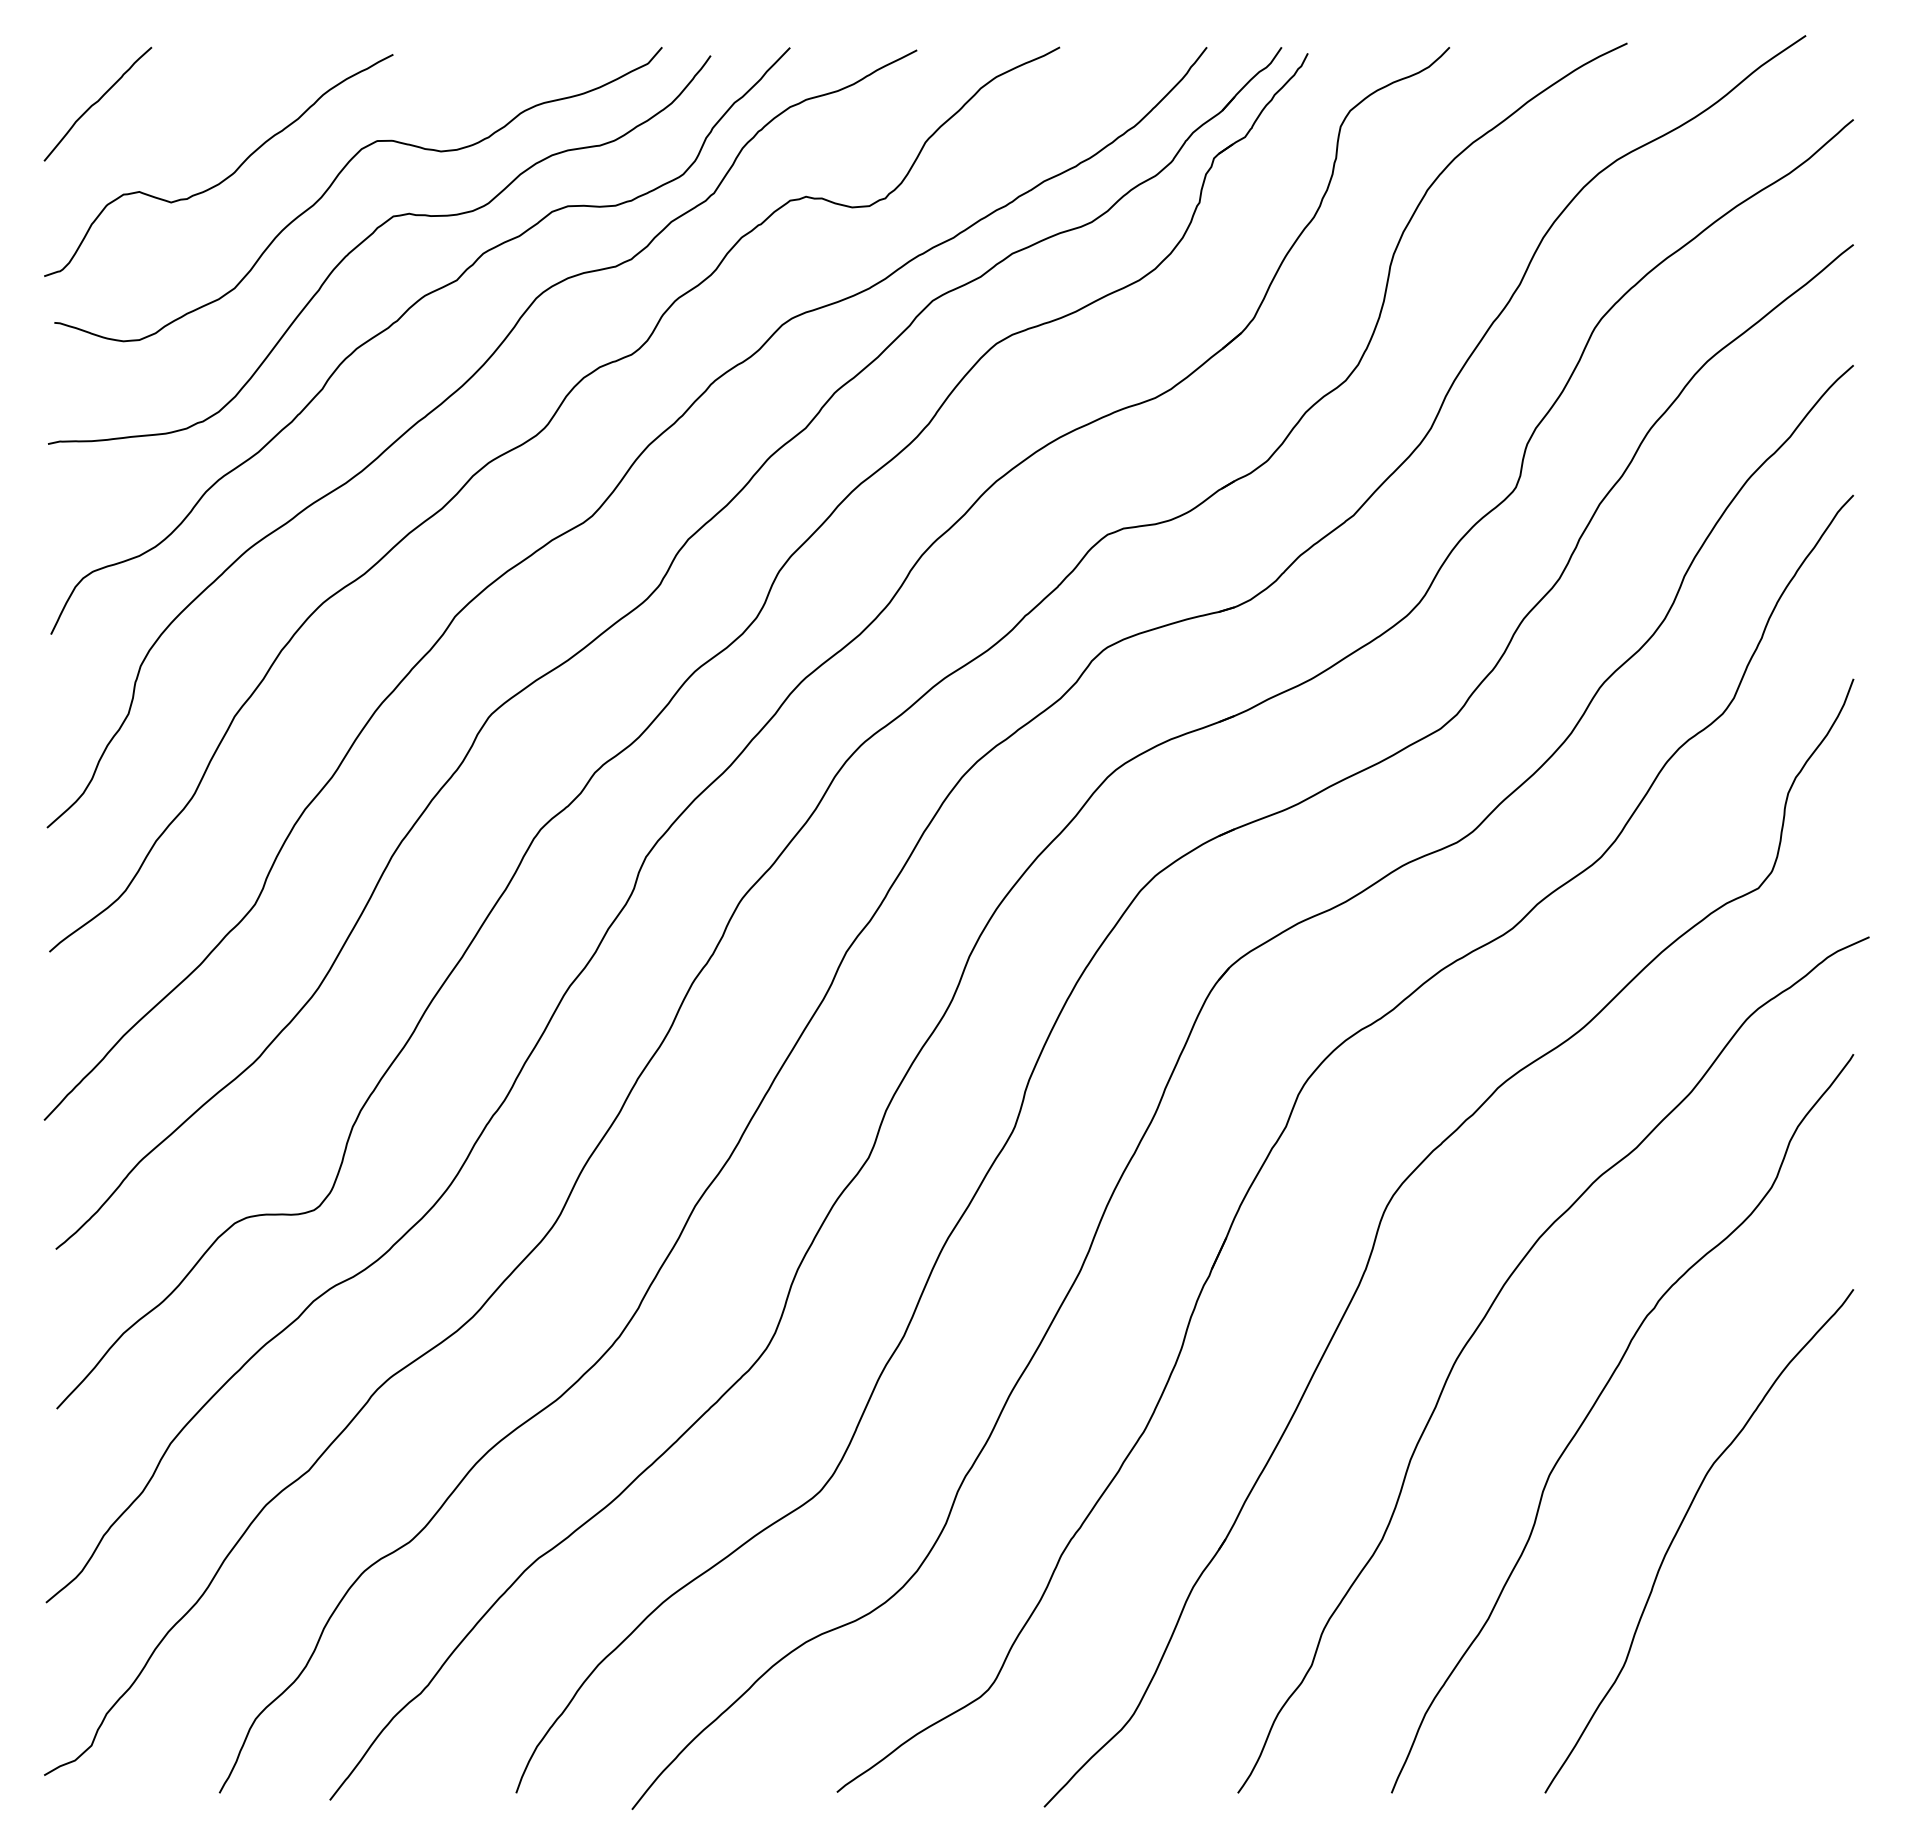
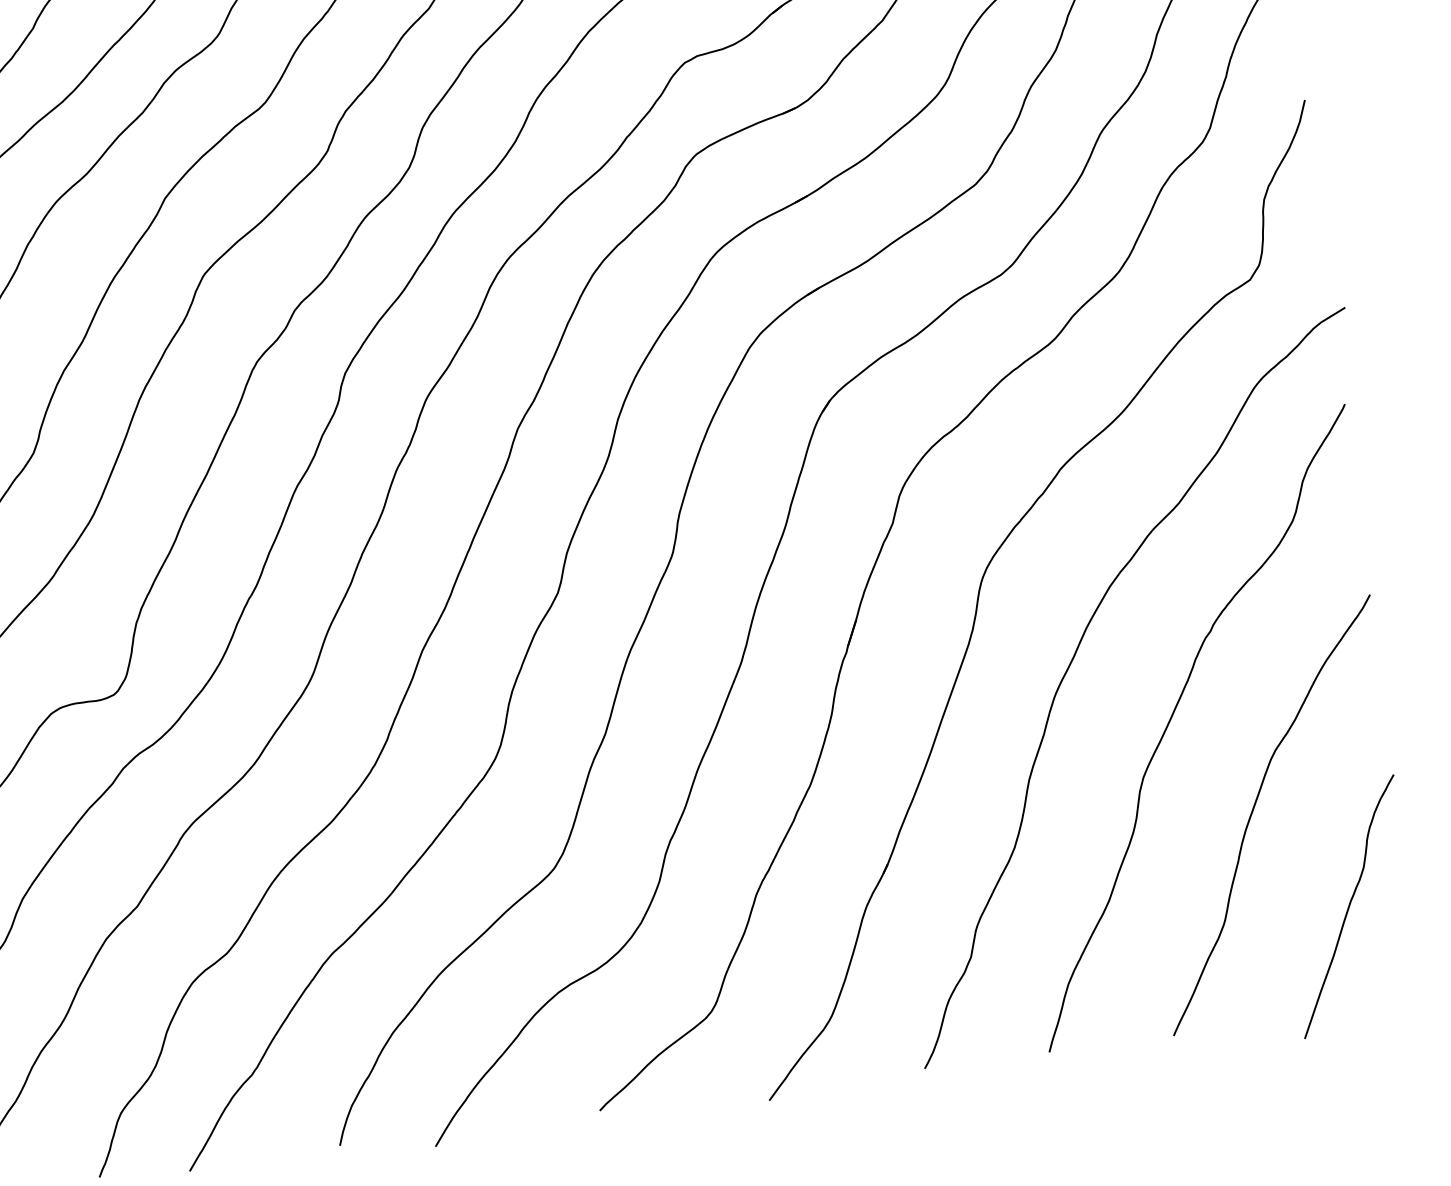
curve: (1778, 1664) -> (1349, 906), added

